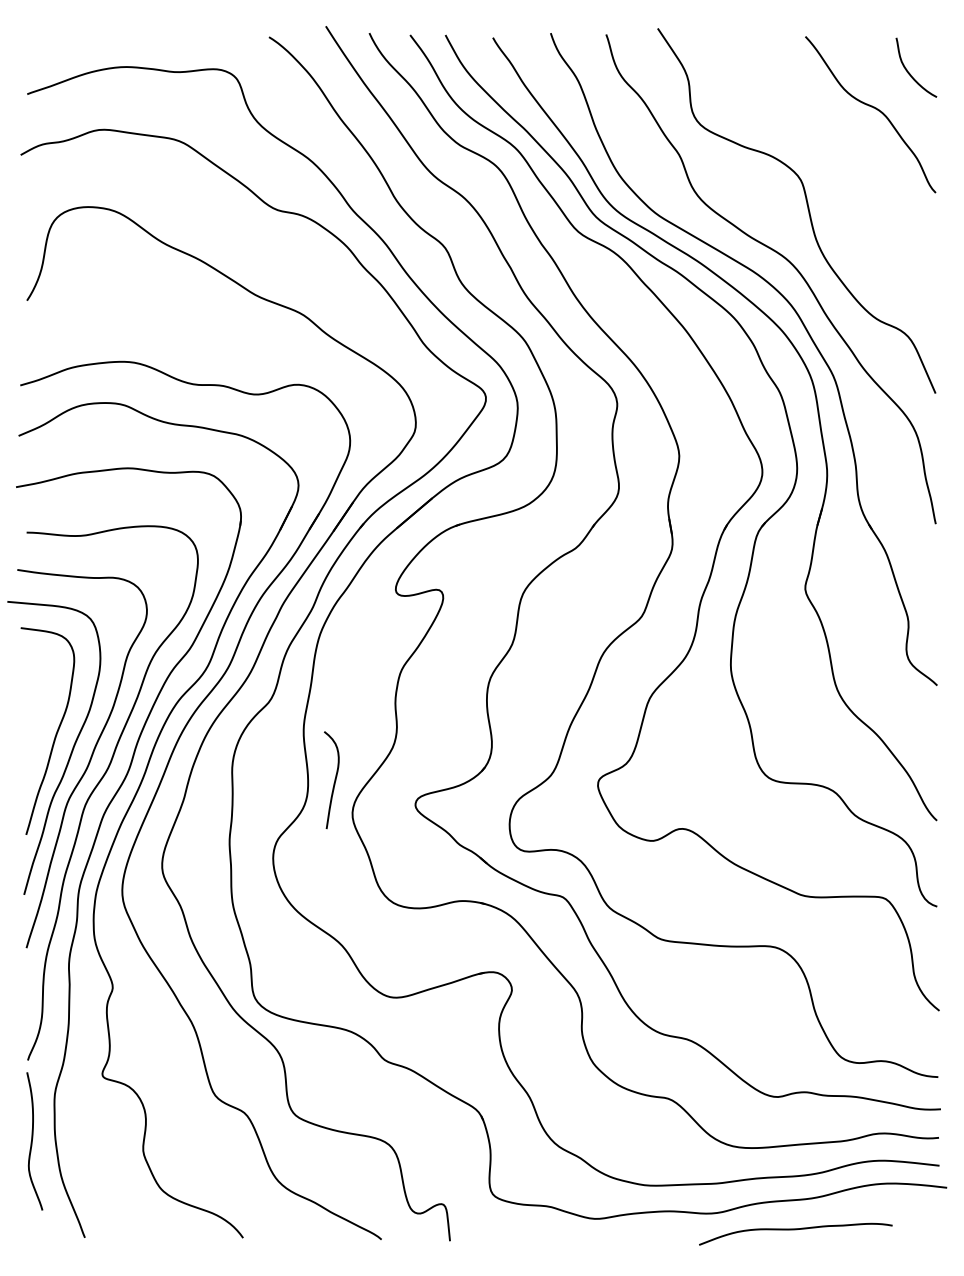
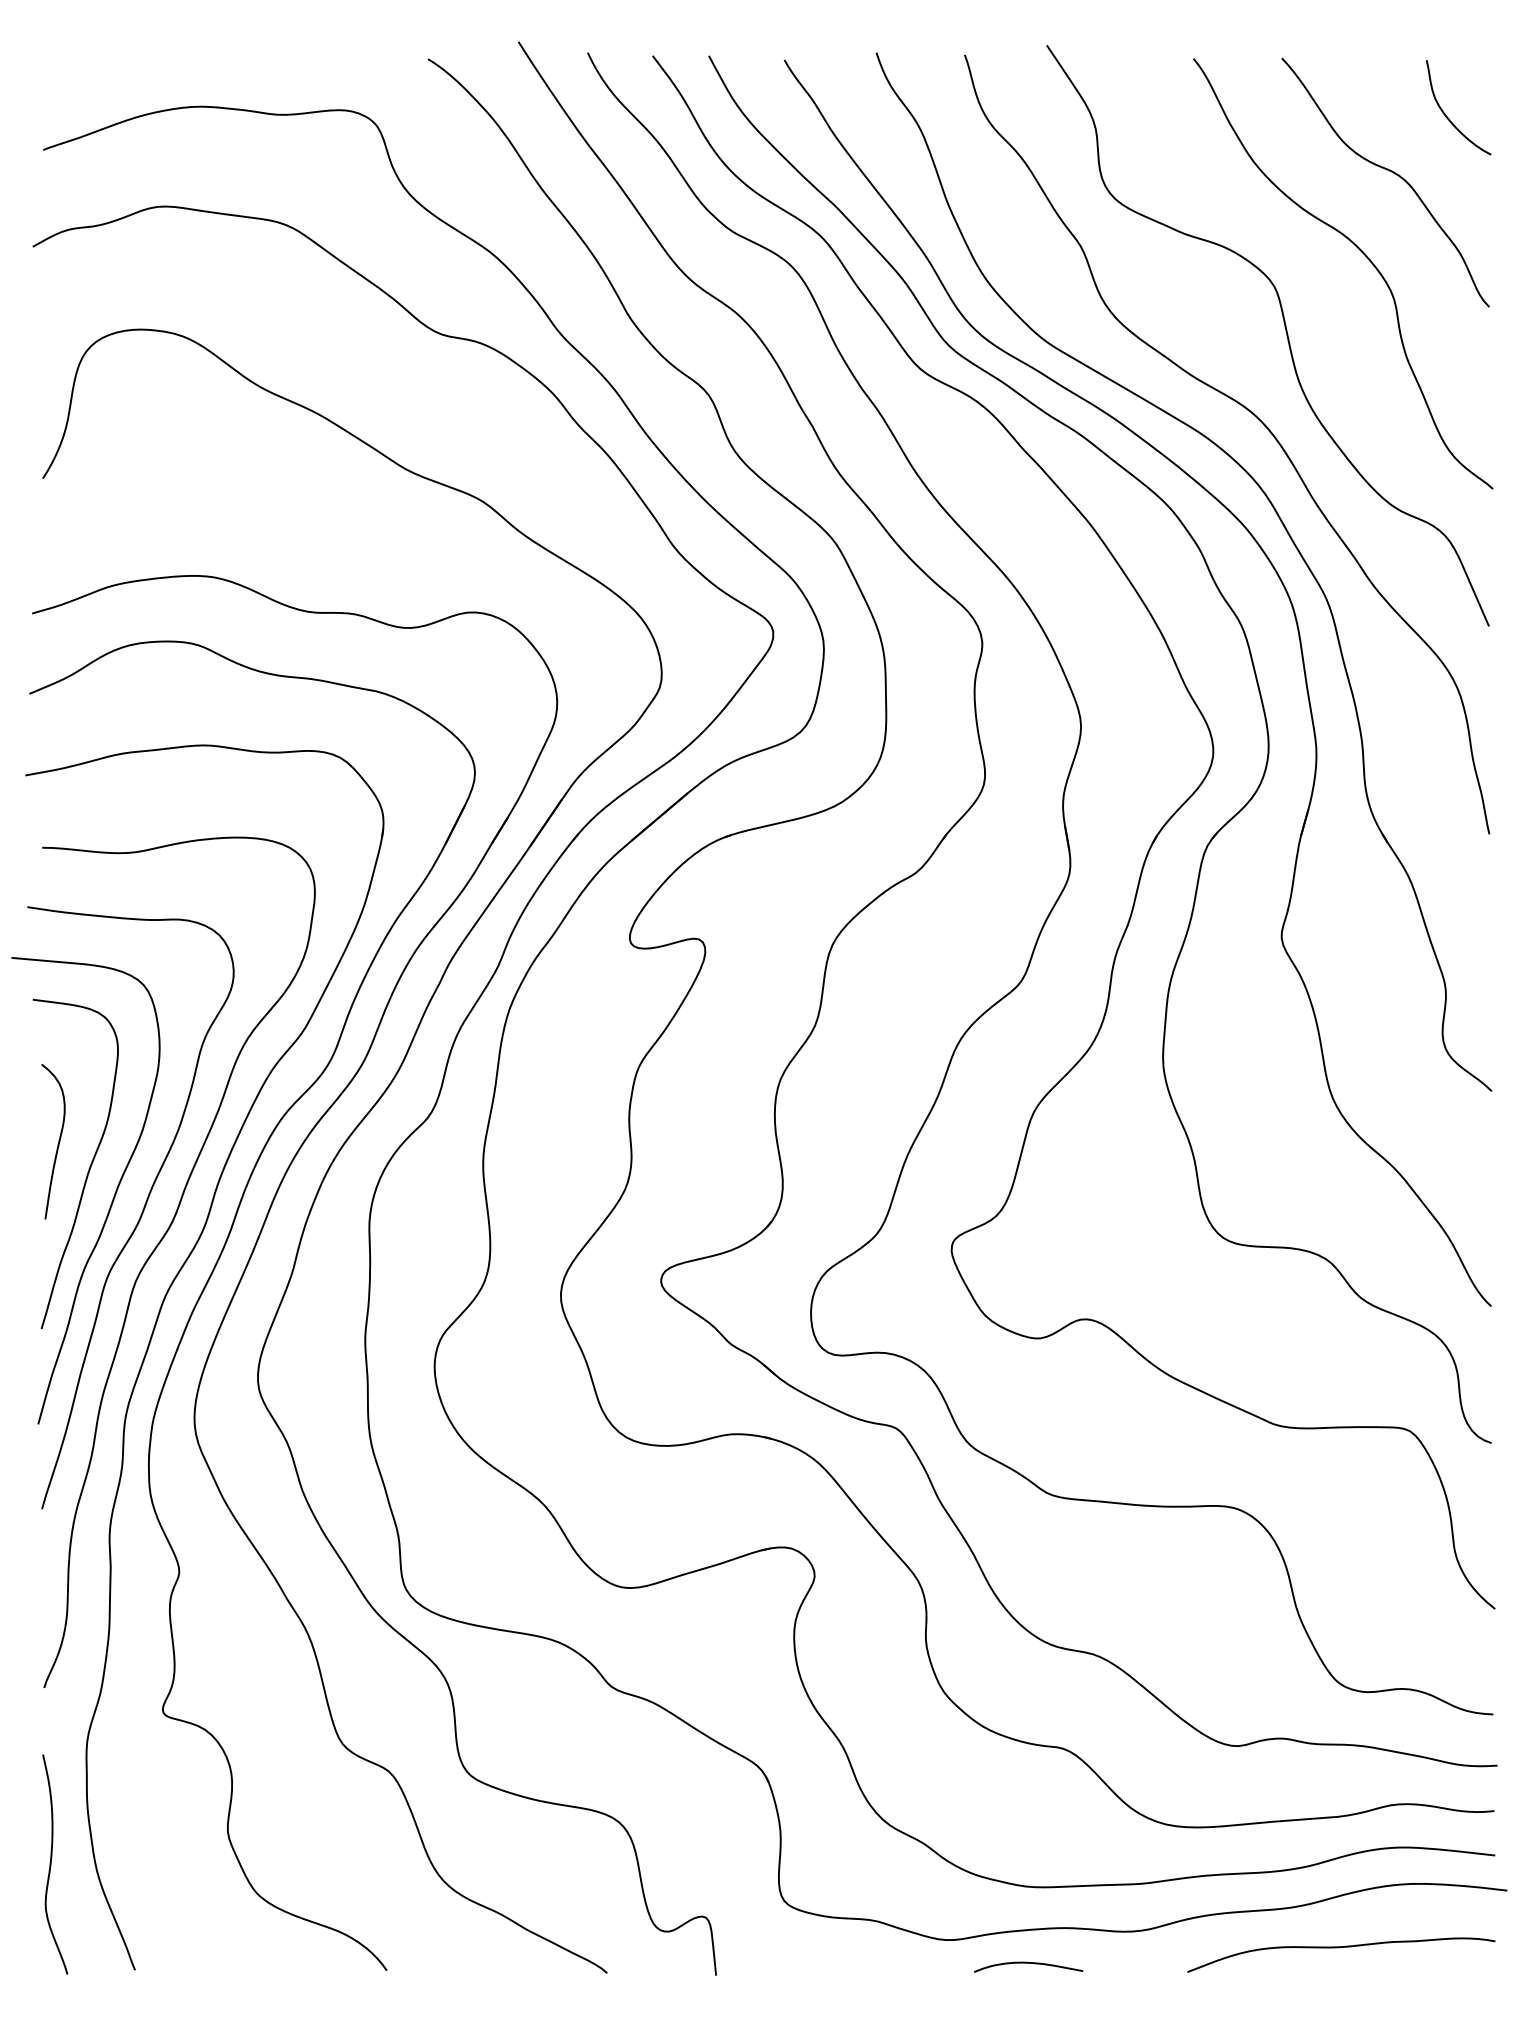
curve: (855, 159) -> (1361, 253), added
curve: (334, 780) -> (57, 1142), moved
curve: (32, 1141) -> (51, 1864), moved
curve: (795, 1230) -> (1340, 1949), moved
curve: (646, 1234) -> (1028, 1964), added

